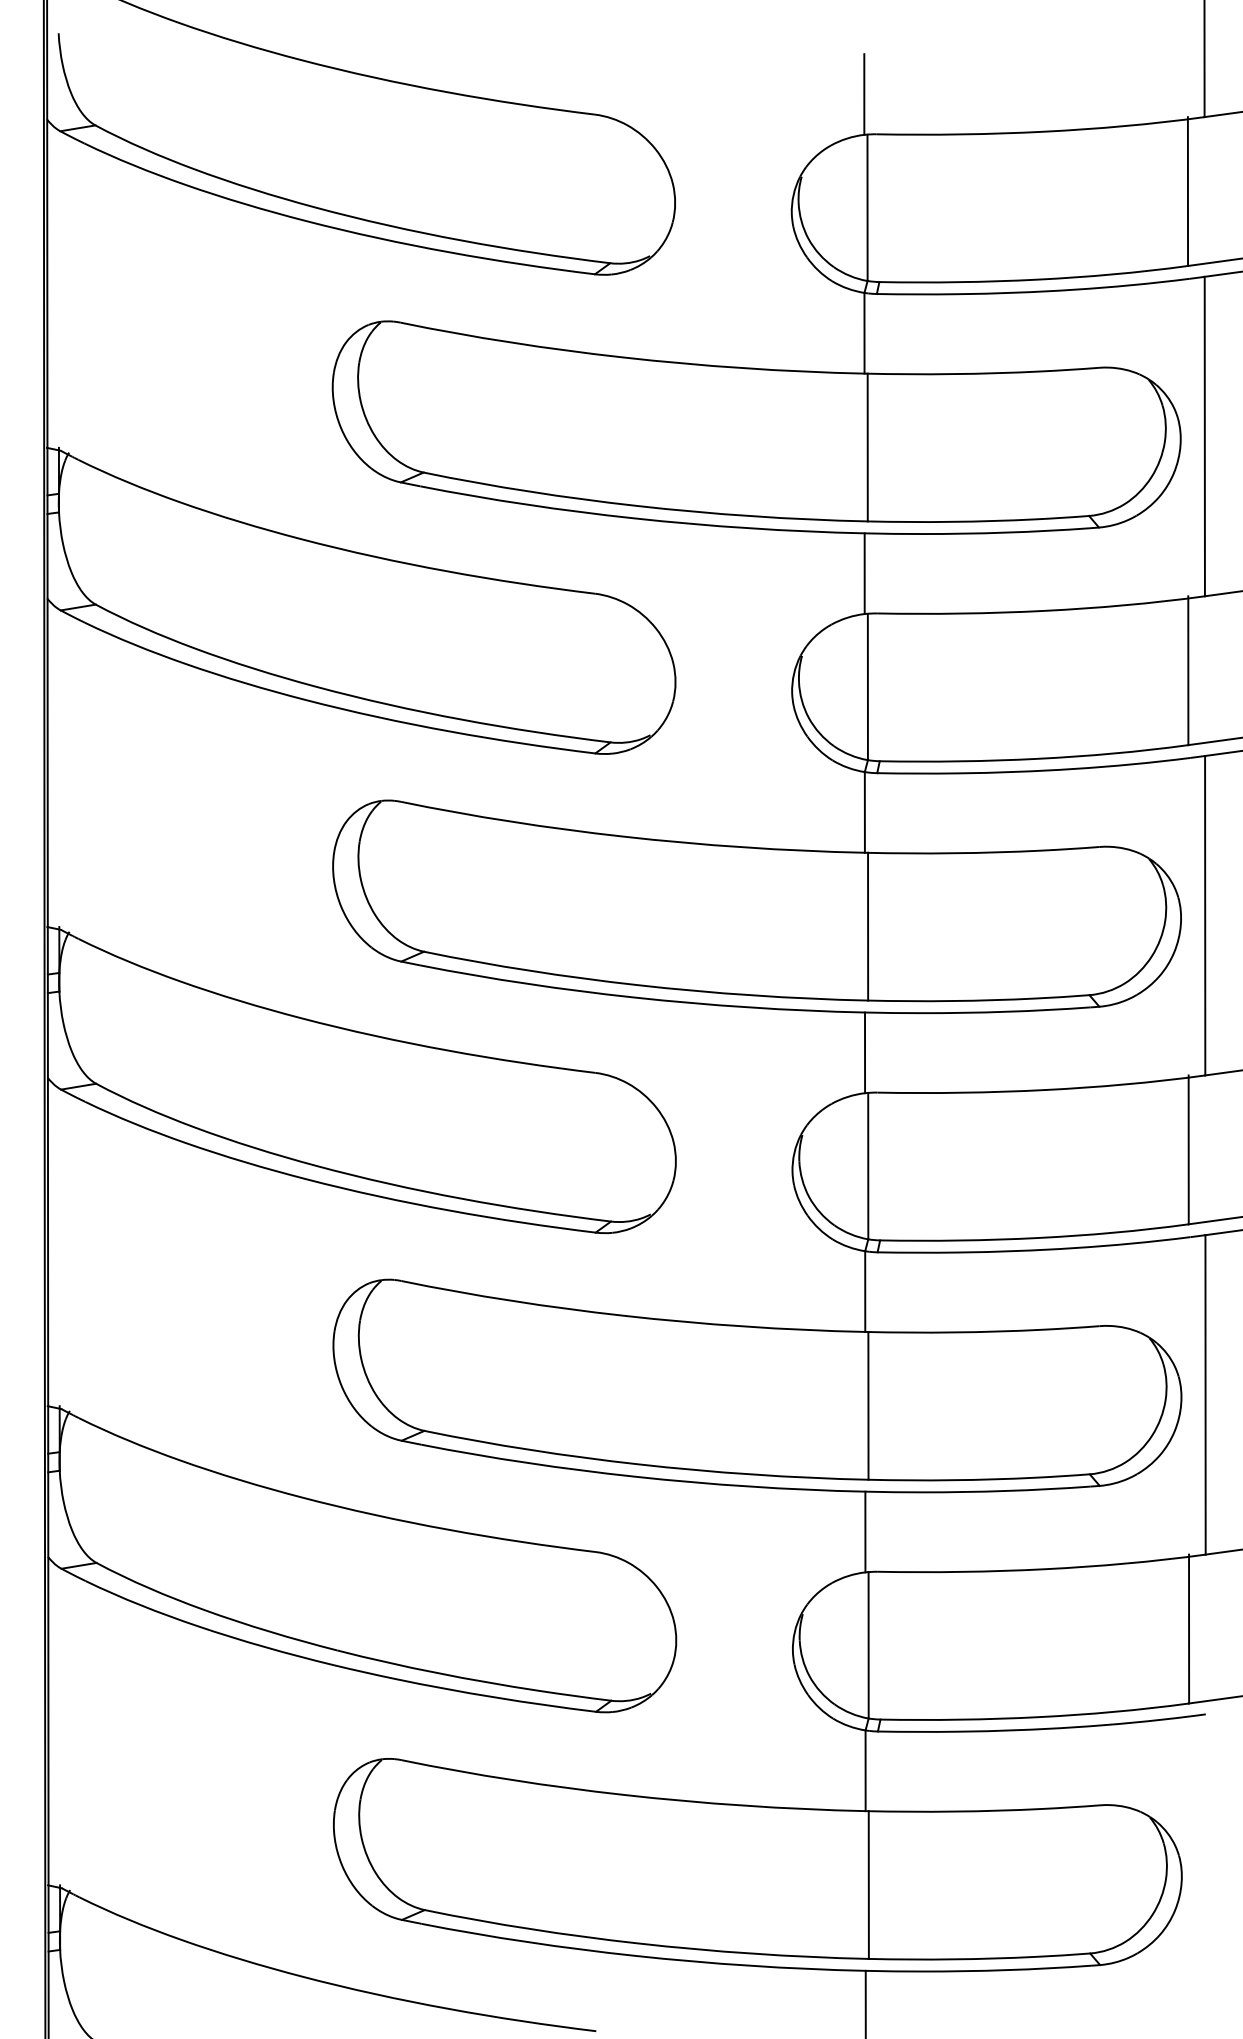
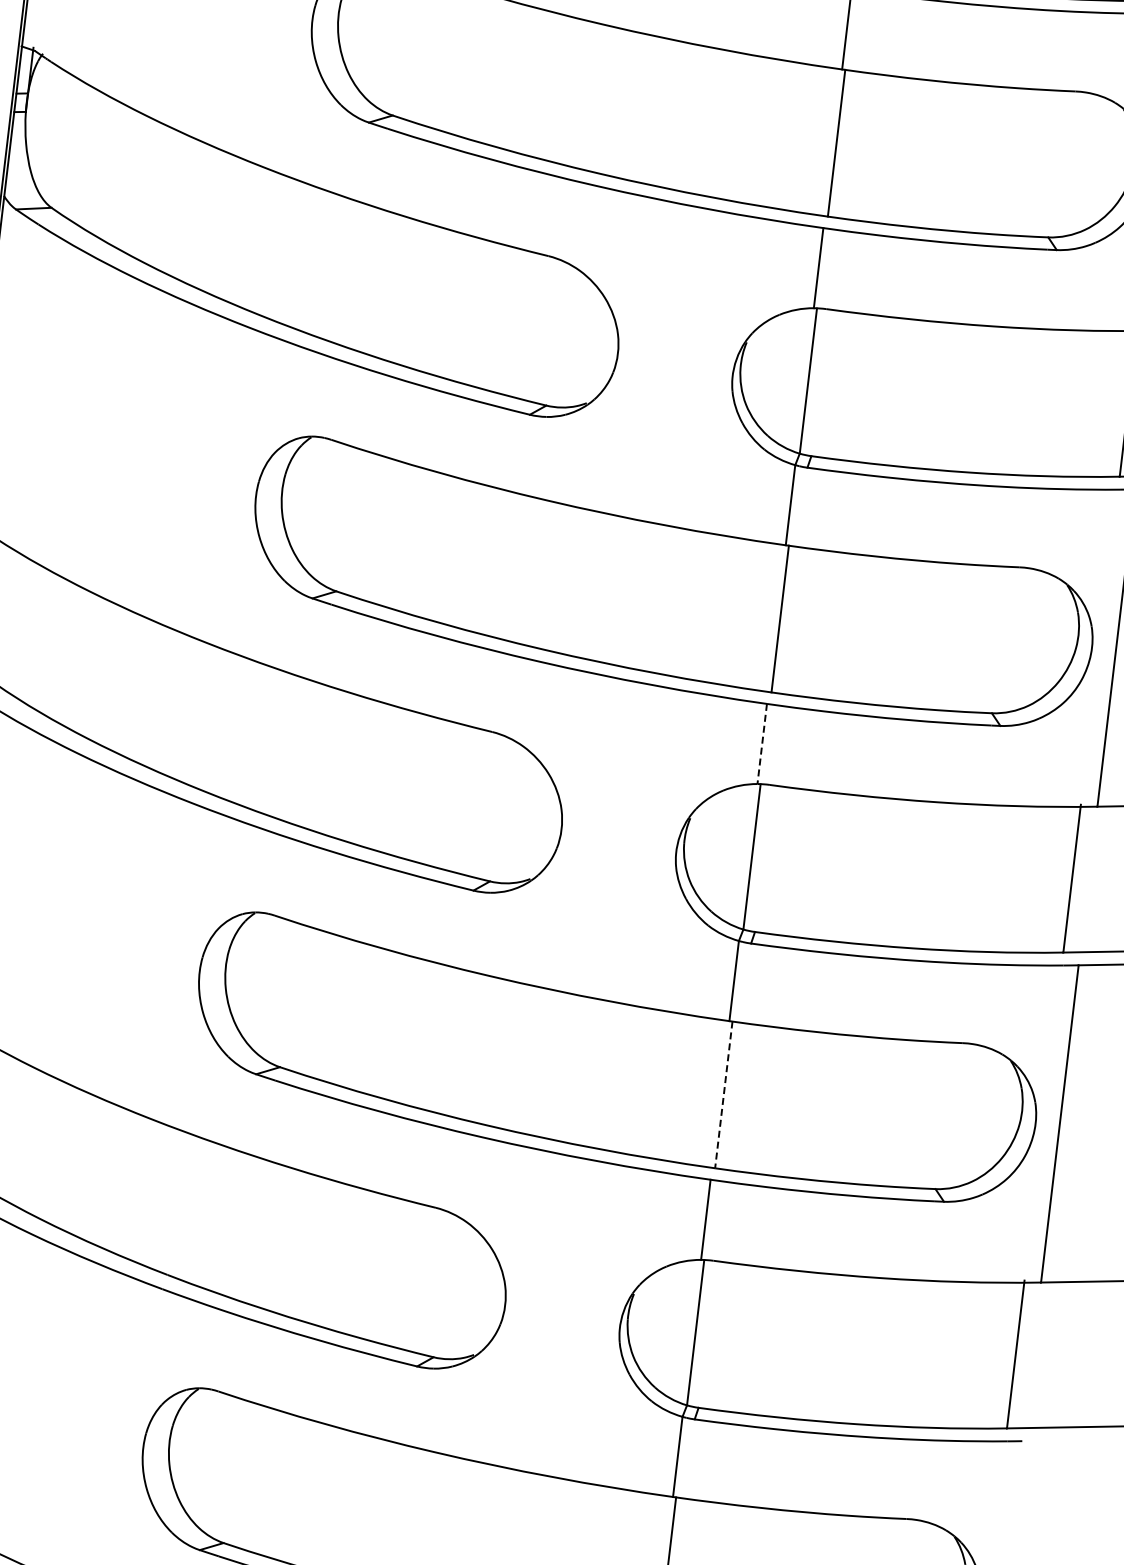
line: (865, 1053) -> (762, 744), solid -> dashed
line: (868, 1405) -> (723, 1094), solid -> dashed

